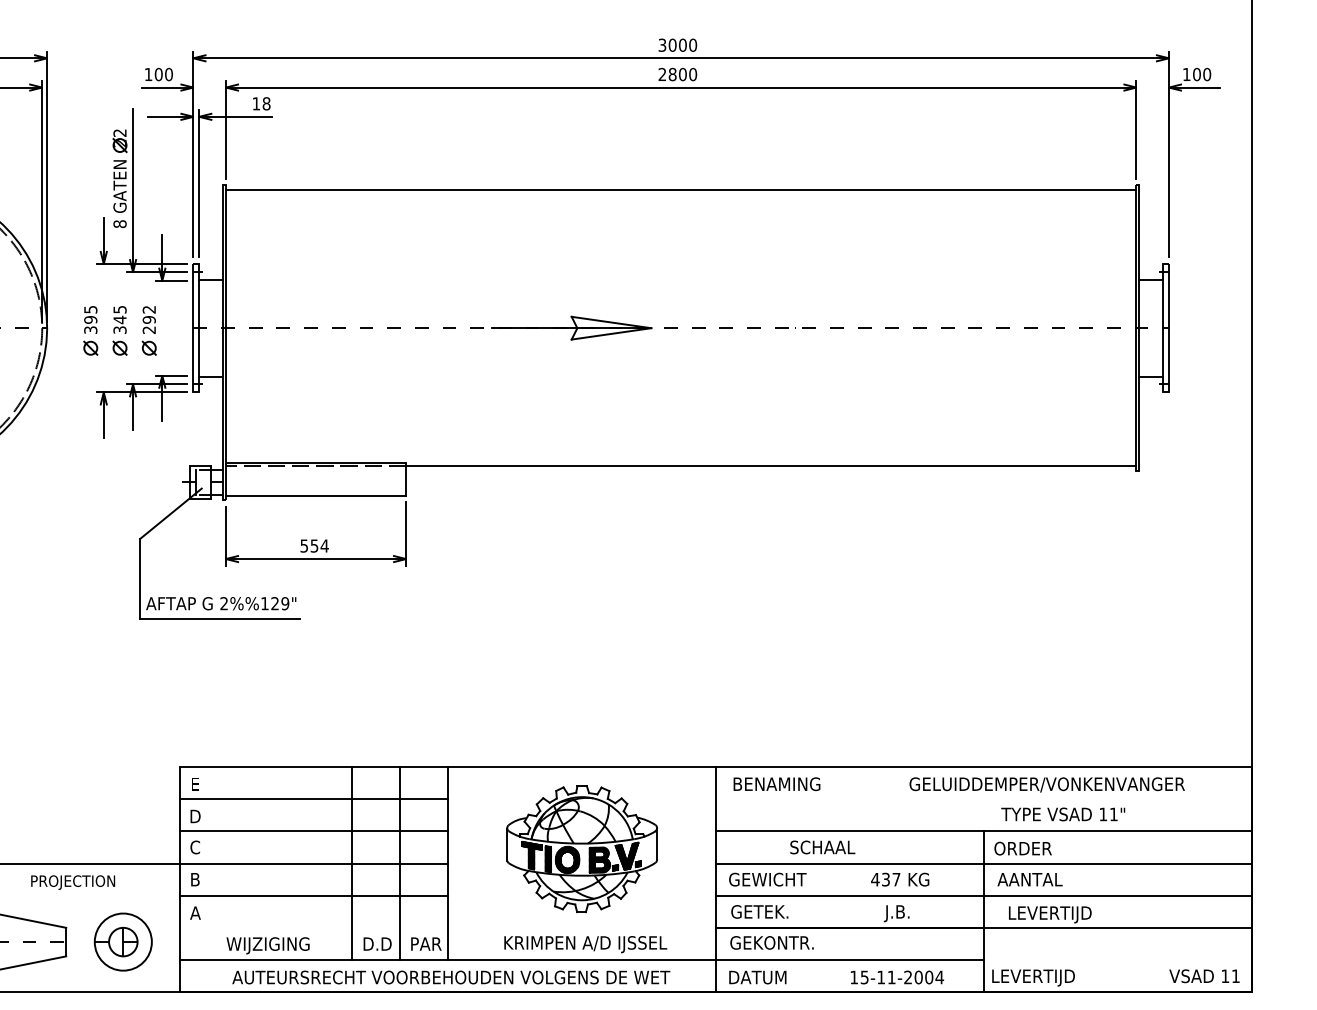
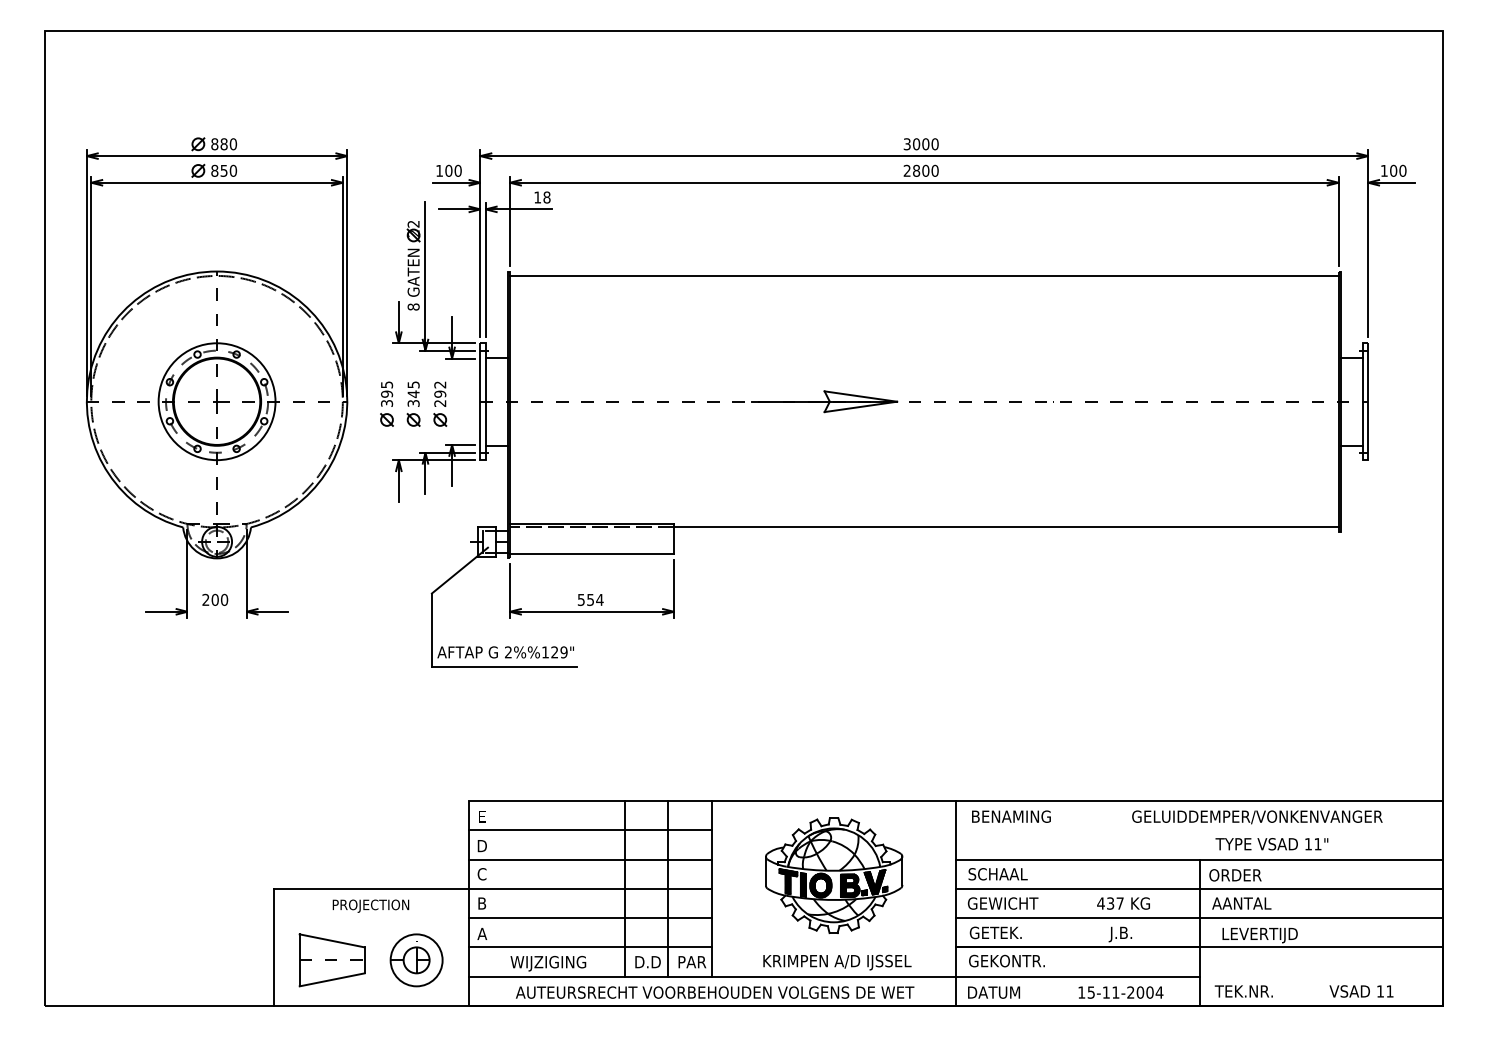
text: (822, 847) -> (997, 874), moved
line: (314, 927) -> (590, 947), added
text: (1204, 976) -> (1361, 991), moved
text: (1033, 977) -> (1244, 992), LEVERTIJD -> TEK.NR.

